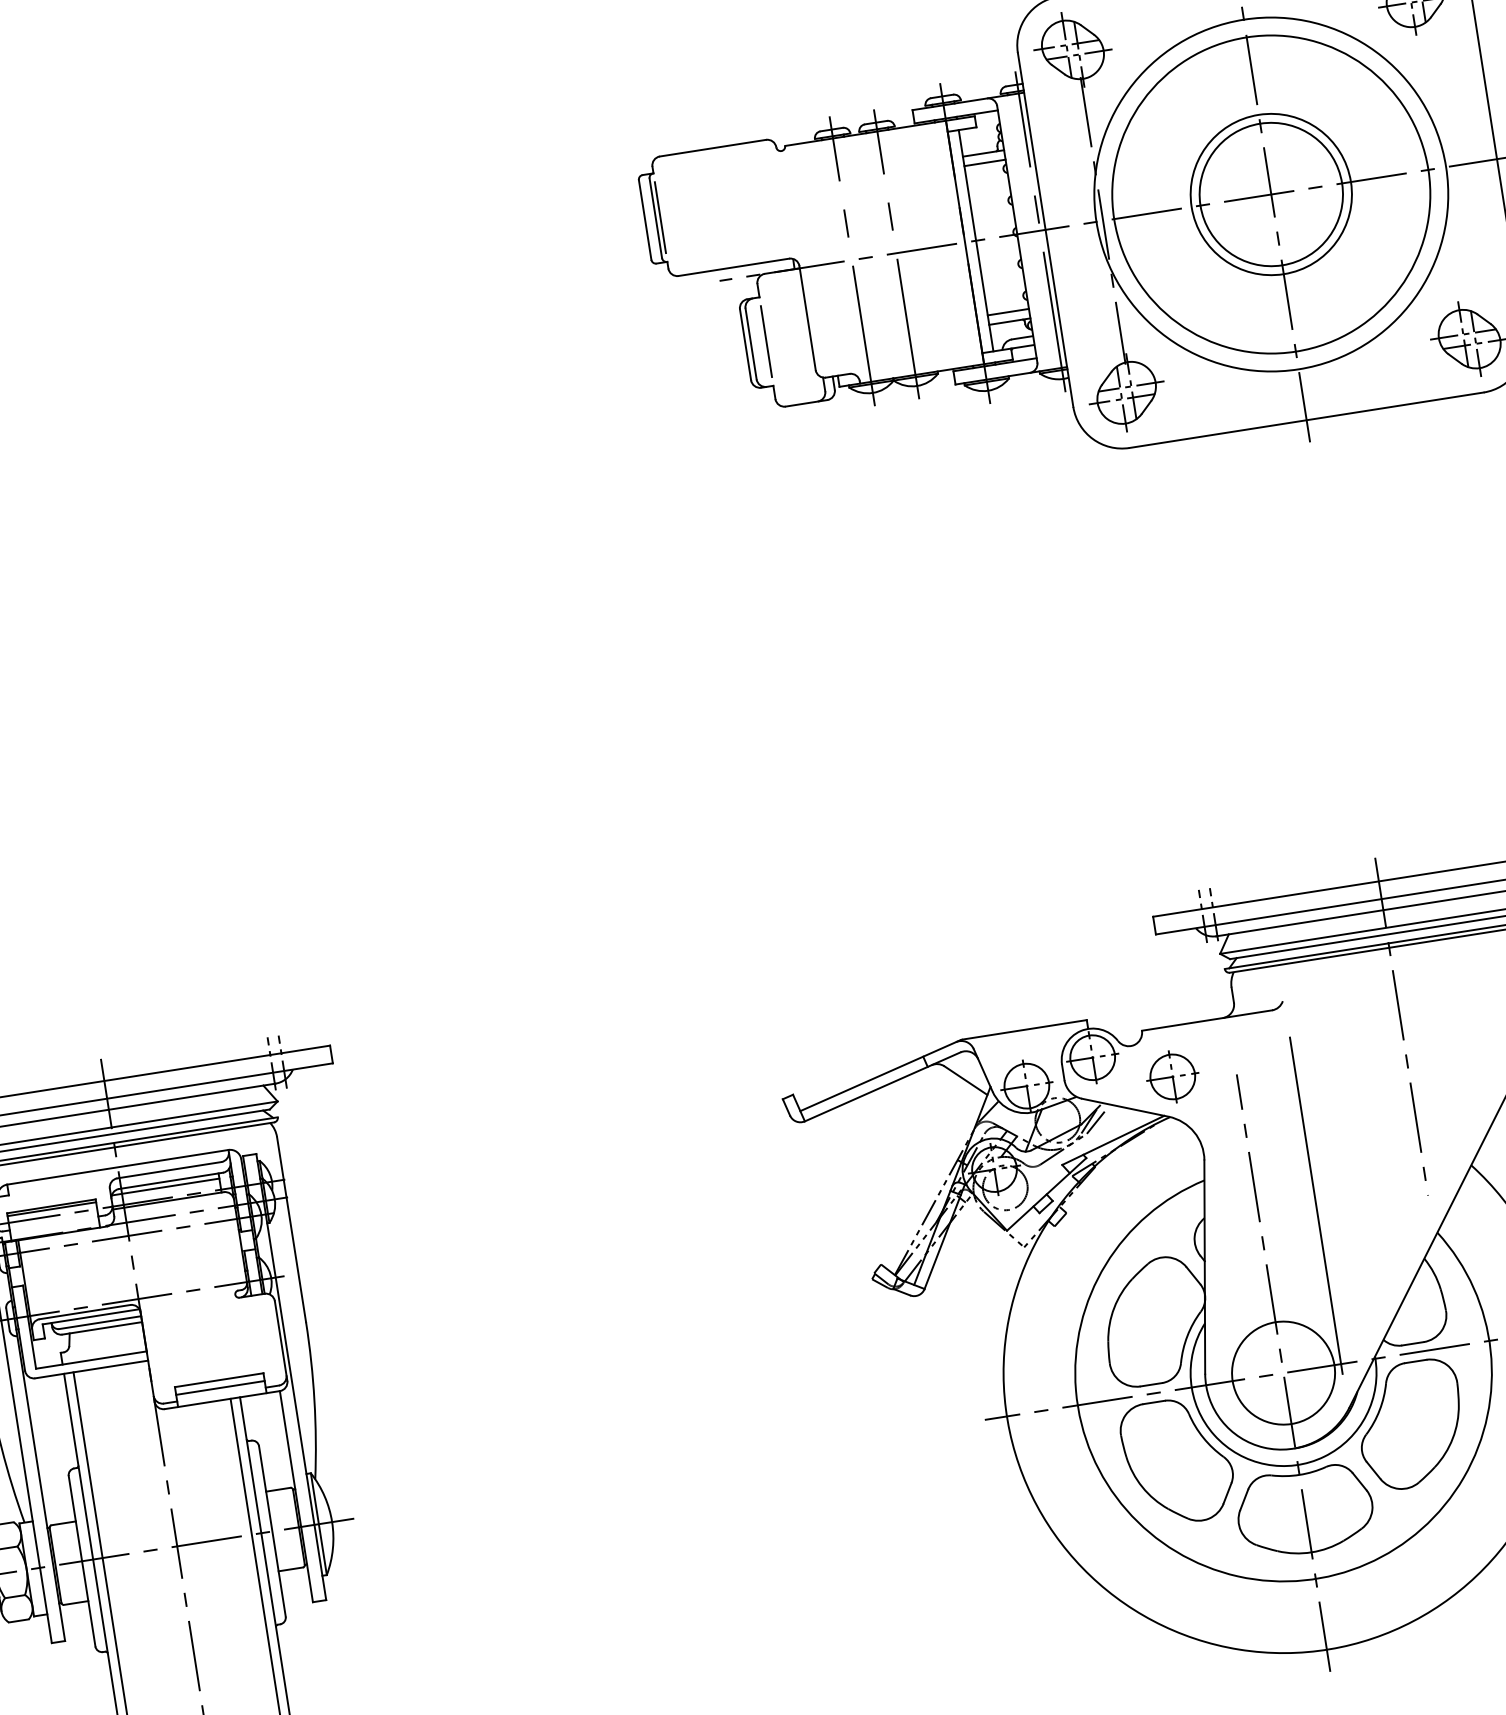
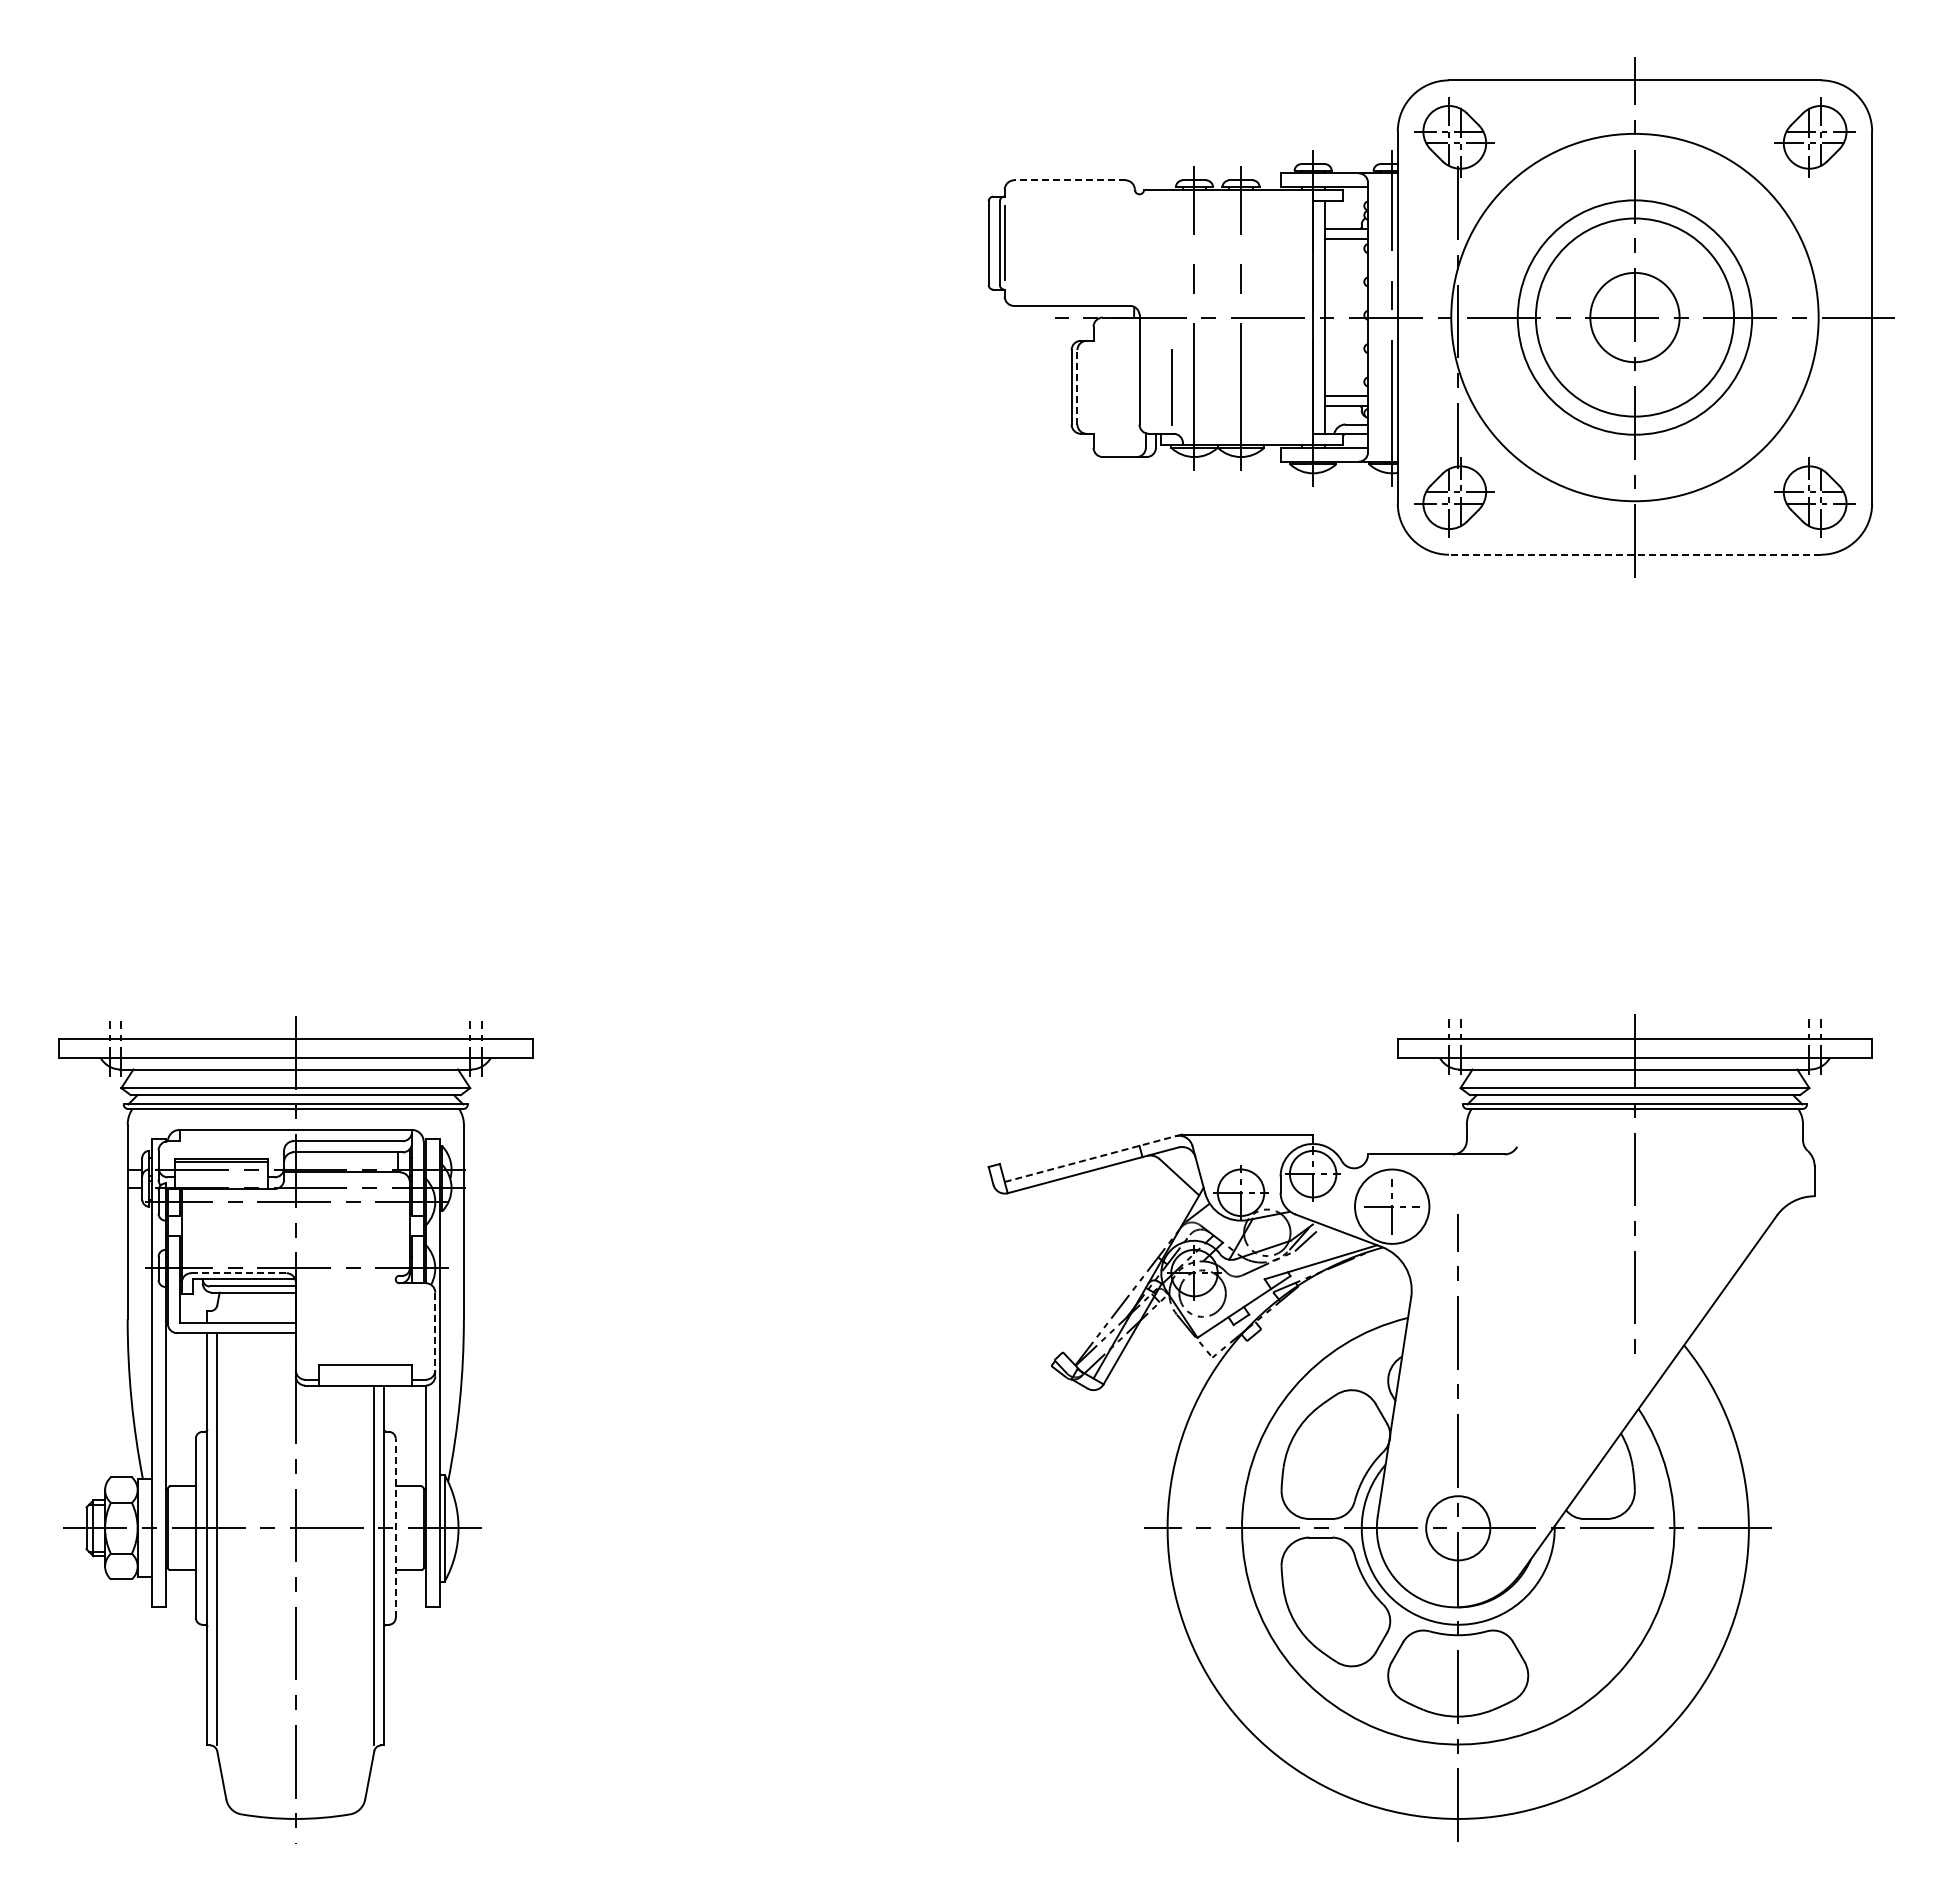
line: (712, 148) -> (1069, 180), solid -> dashed
circle: (1270, 194) -> (1634, 317), size x0.6
circle: (1270, 194) -> (1634, 317), size x0.6
circle: (1270, 194) -> (1634, 317), size x1.4
line: (766, 341) -> (1171, 387), moved
line: (751, 343) -> (1077, 386), solid -> dashed
line: (1306, 420) -> (1634, 554), solid -> dashed
line: (880, 1075) -> (1092, 1158), solid -> dashed
circle: (1172, 1076) -> (1391, 1206), size x1.6
line: (165, 1186) -> (341, 1157), removed
line: (1316, 1205) -> (1518, 1361), removed
line: (84, 1312) -> (238, 1273), solid -> dashed
line: (281, 1341) -> (435, 1334), solid -> dashed
circle: (1282, 1372) -> (1457, 1527), size x0.6
line: (220, 1387) -> (365, 1372), removed
part: (1410, 1424) -> (1580, 1601), removed
line: (272, 1531) -> (395, 1528), solid -> dashed

